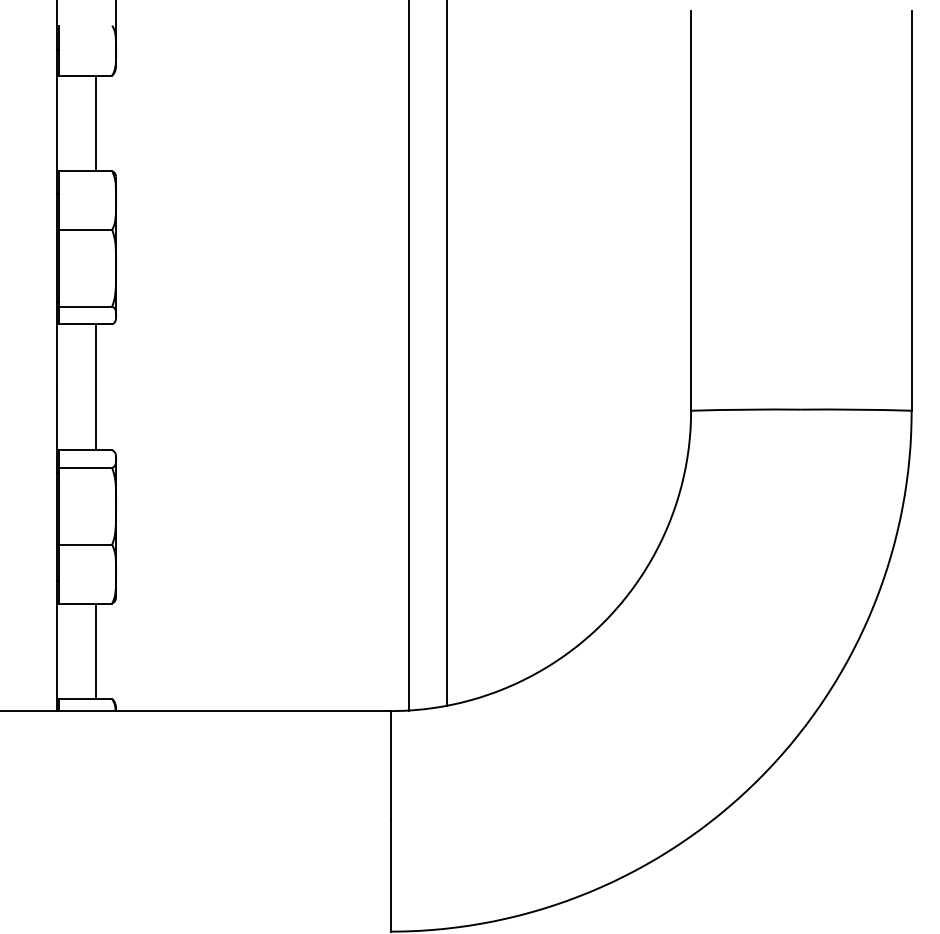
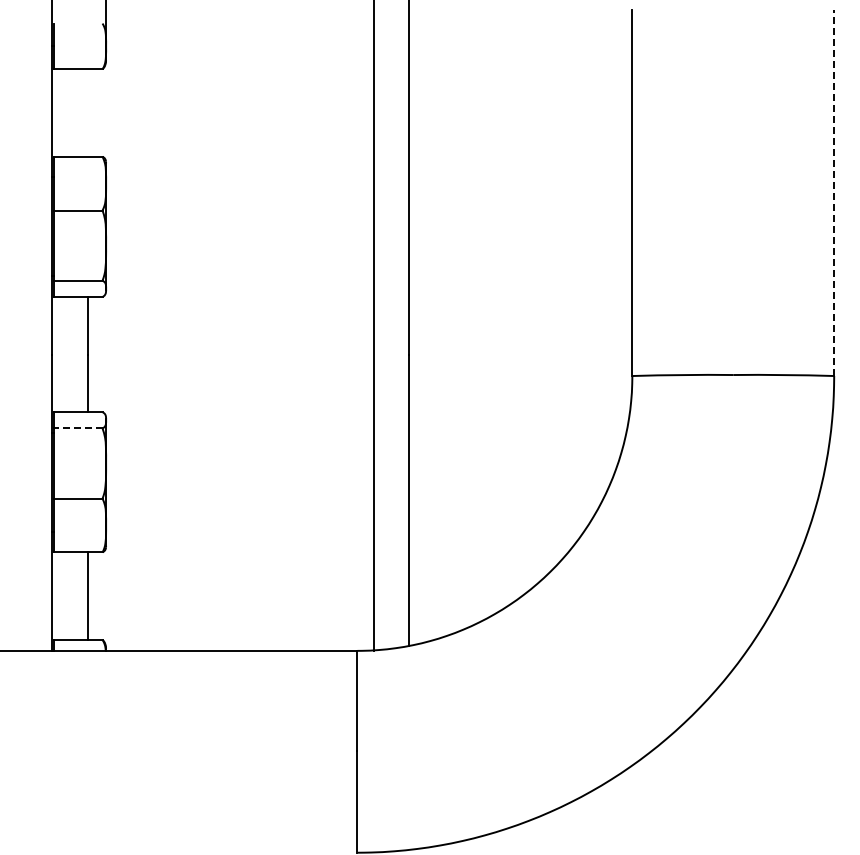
line: (95, 122) -> (87, 112), removed
line: (911, 210) -> (834, 192), solid -> dashed
line: (84, 468) -> (77, 428), solid -> dashed

